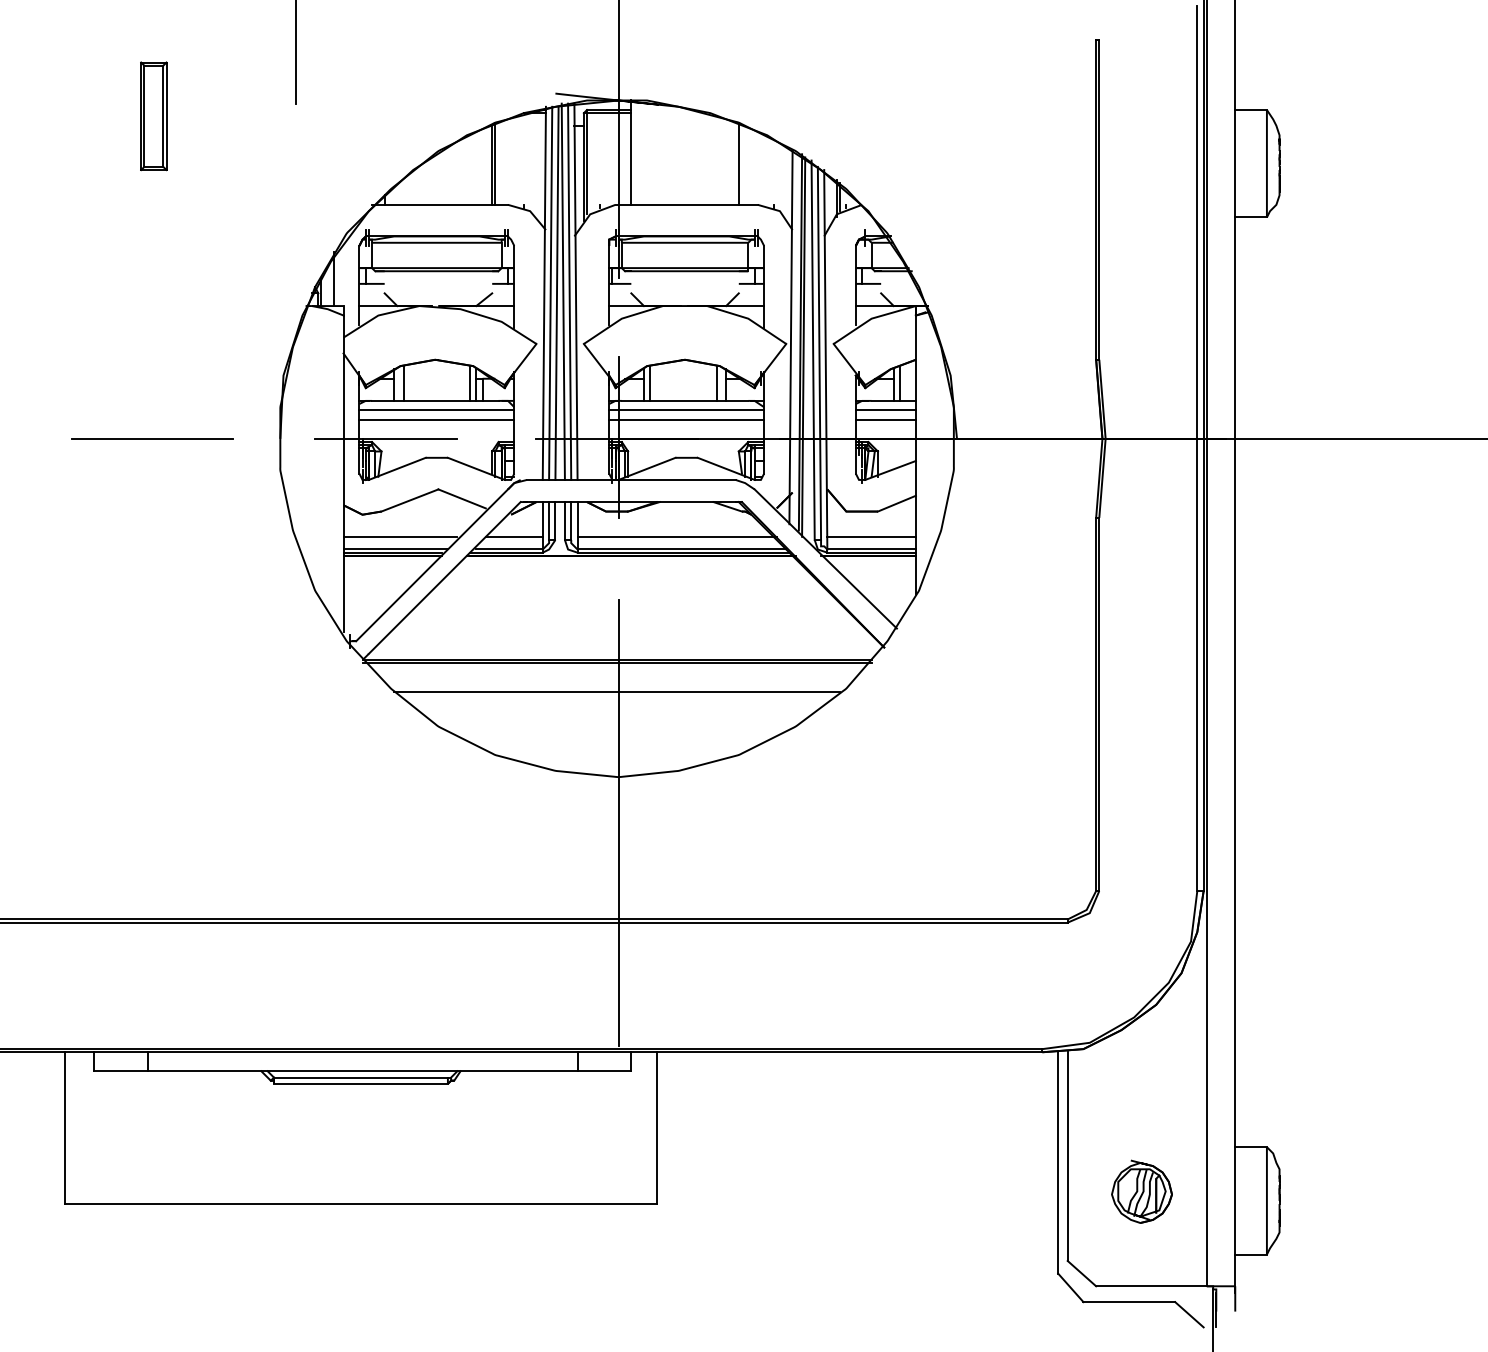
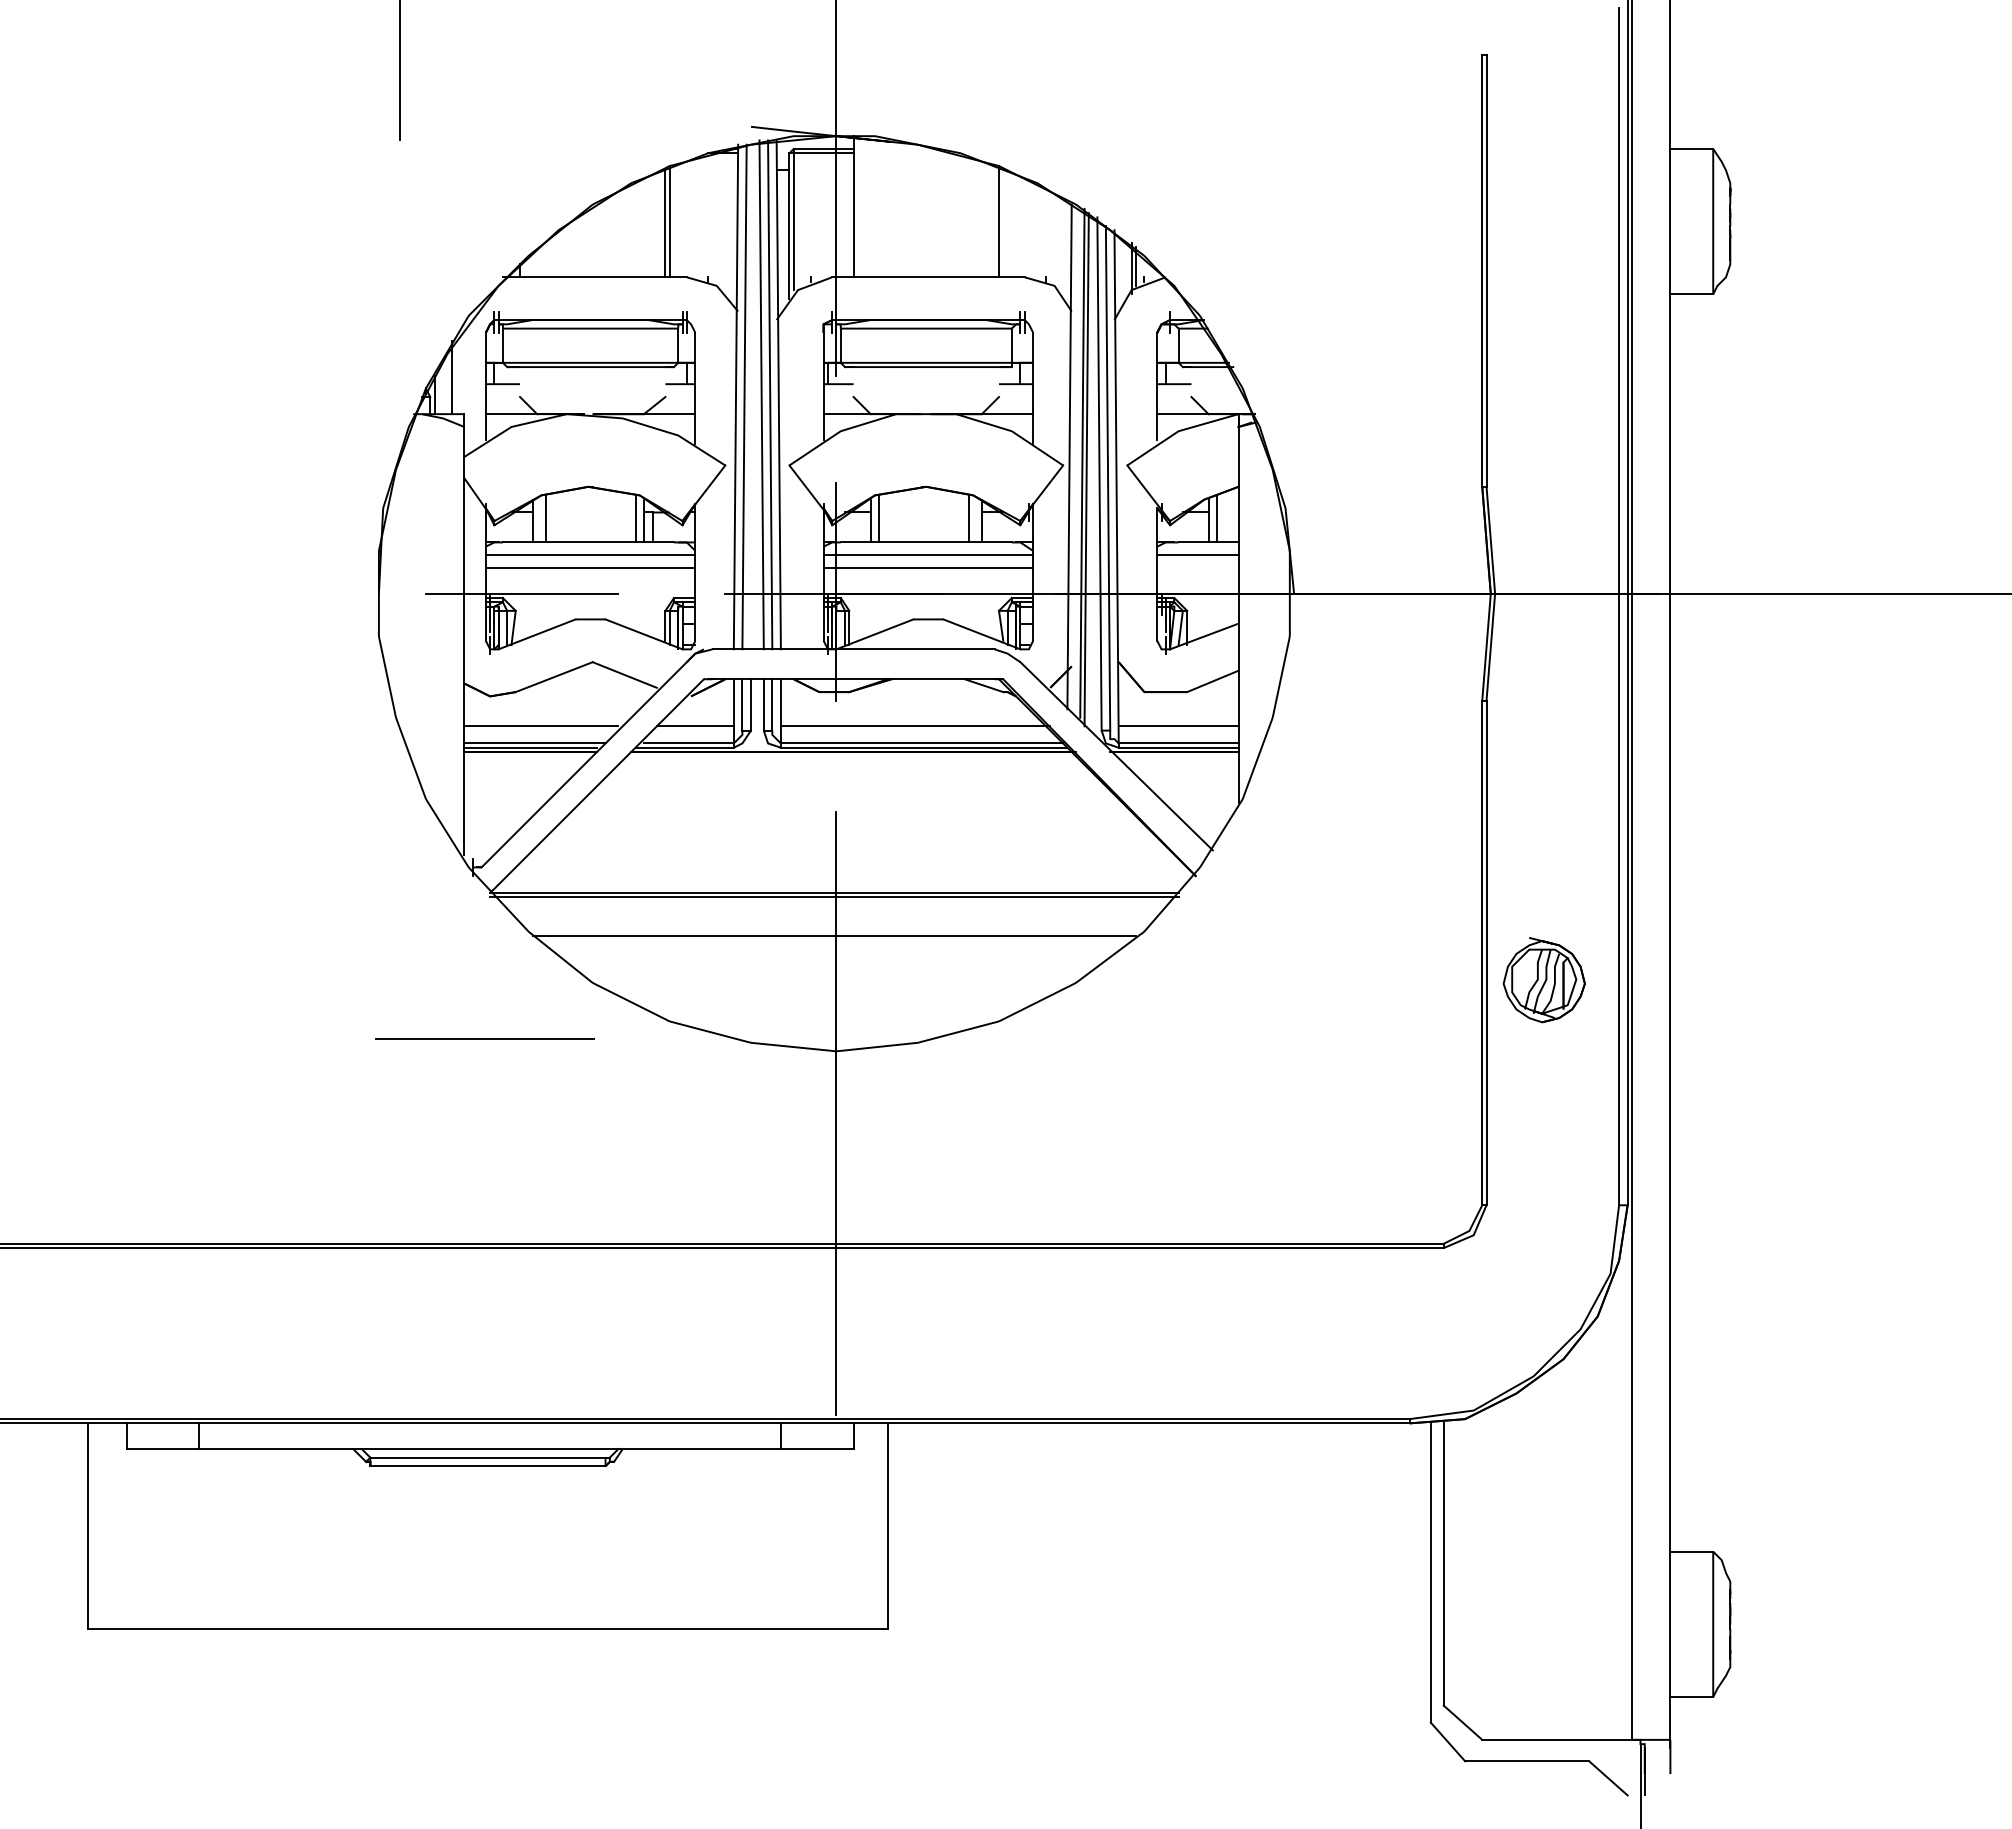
part: (153, 116) -> (207, 157), removed
line: (556, 292) -> (752, 396), removed
line: (885, 420) -> (1197, 568), removed
line: (152, 438) -> (484, 1038), moved
part: (1141, 1192) -> (1543, 980), moved

